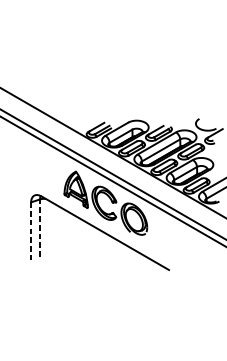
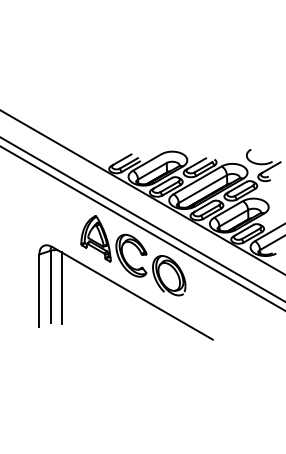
line: (40, 227) -> (50, 286), dashed -> solid
line: (48, 228) -> (61, 287), added
line: (31, 231) -> (39, 291), dashed -> solid

